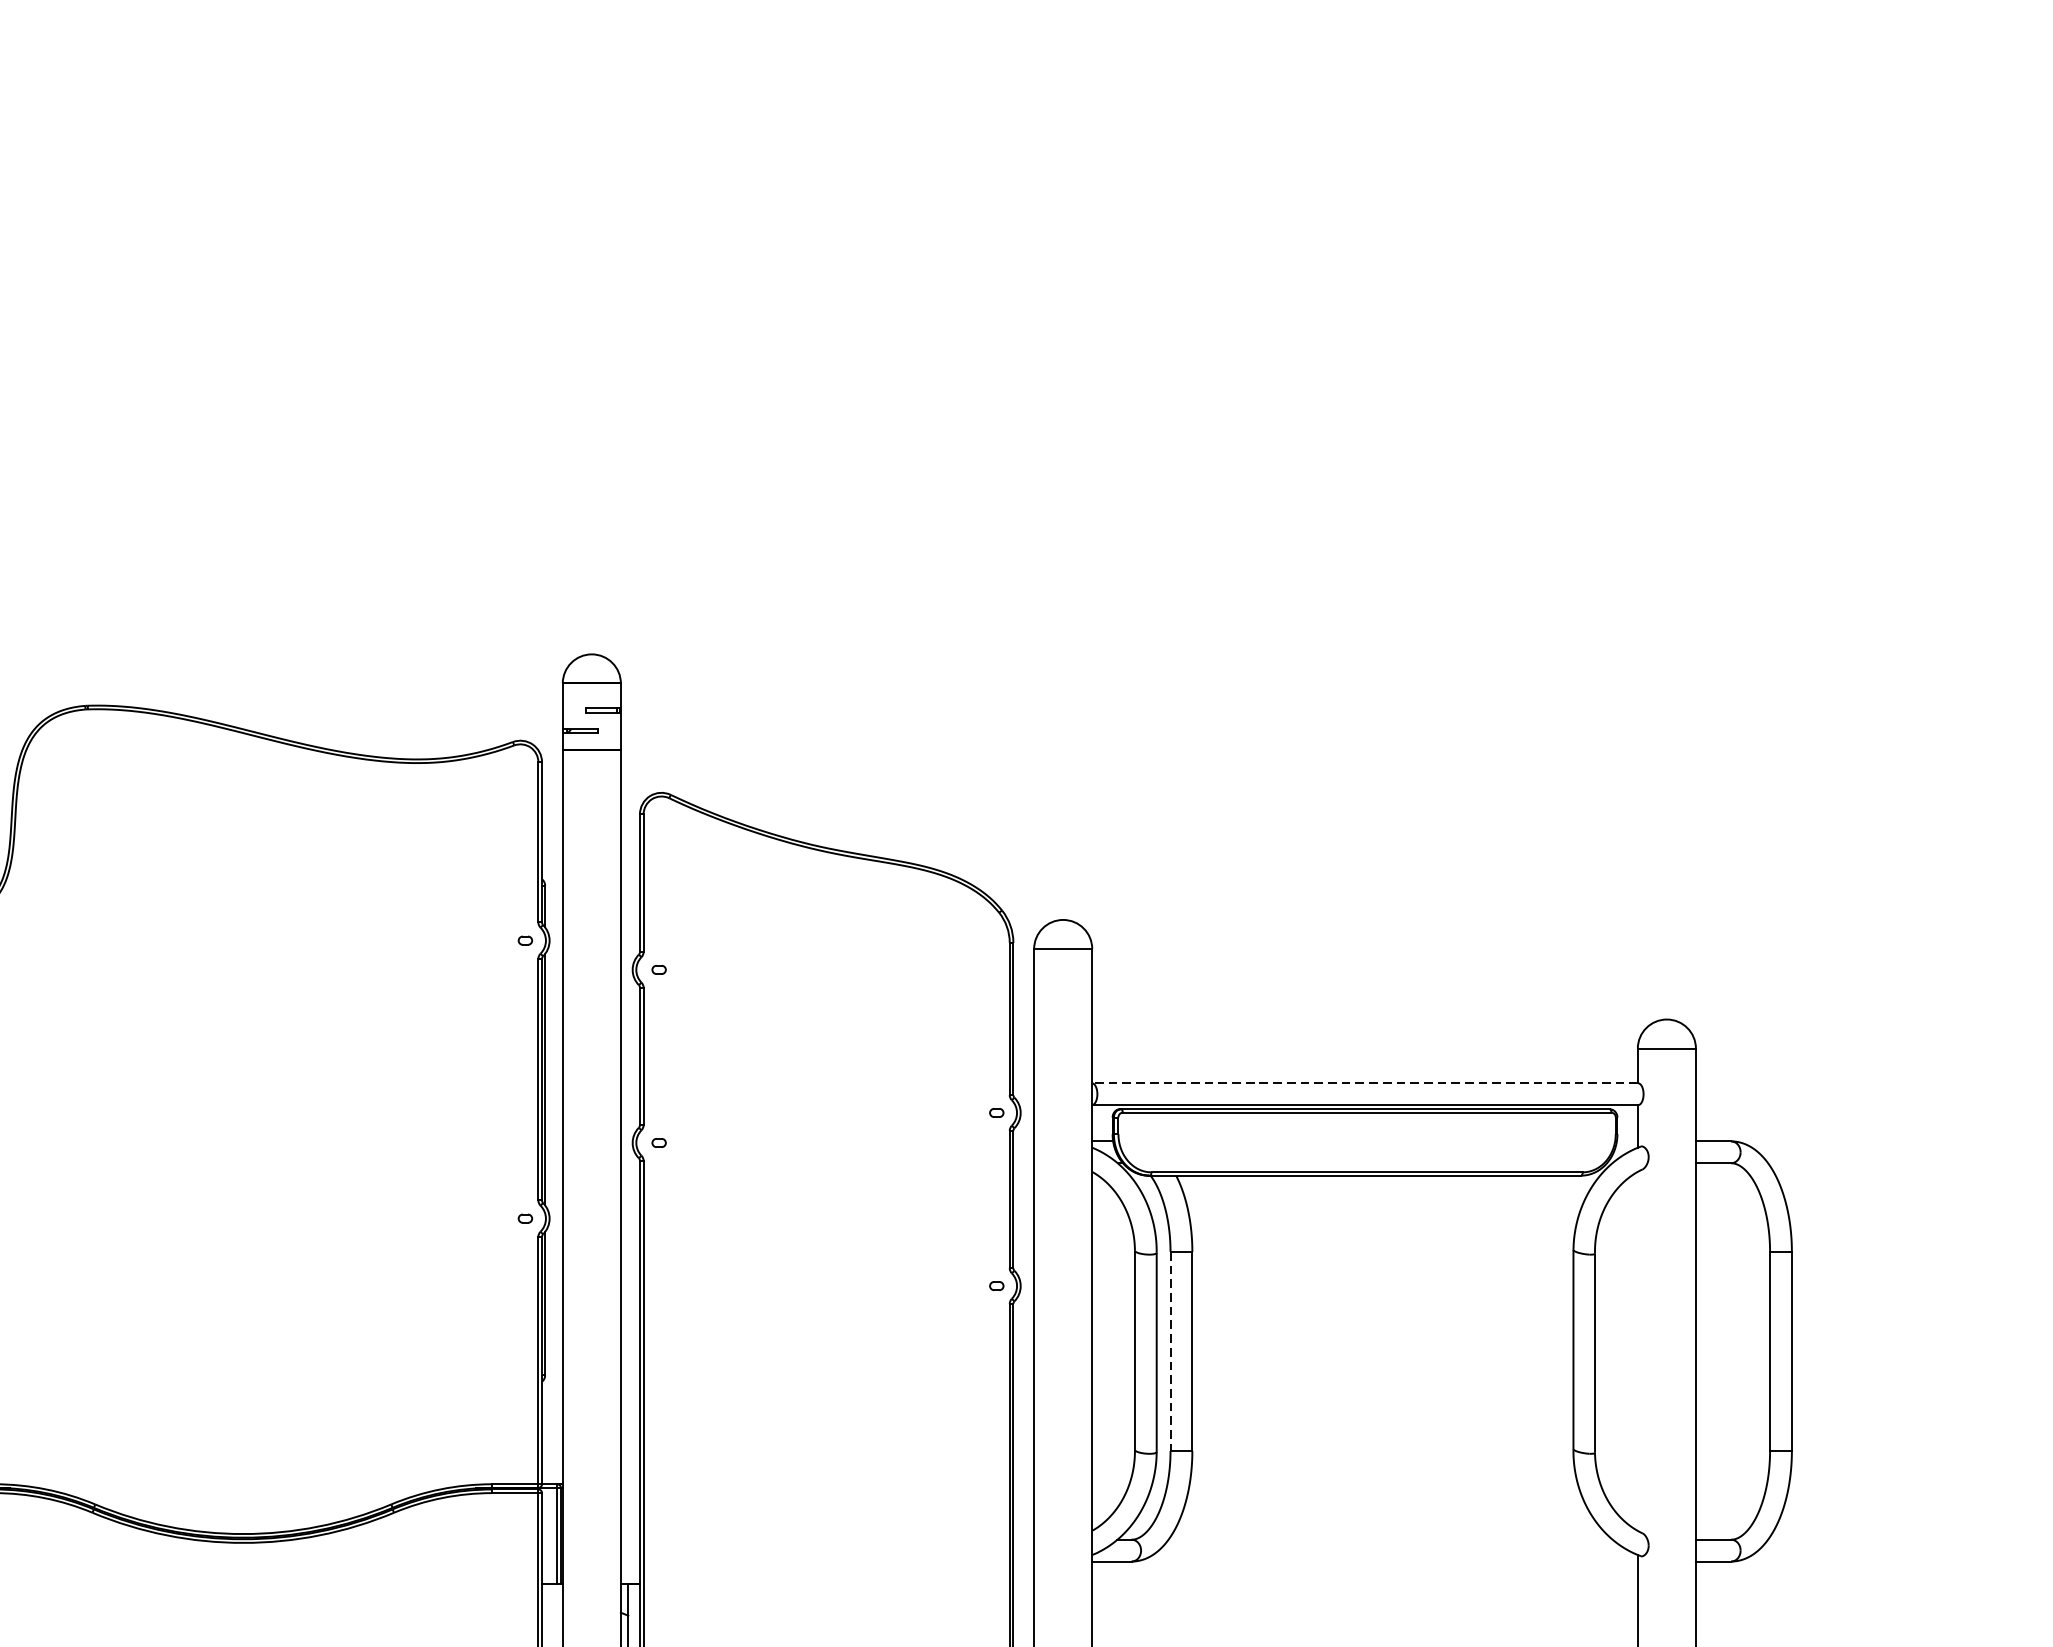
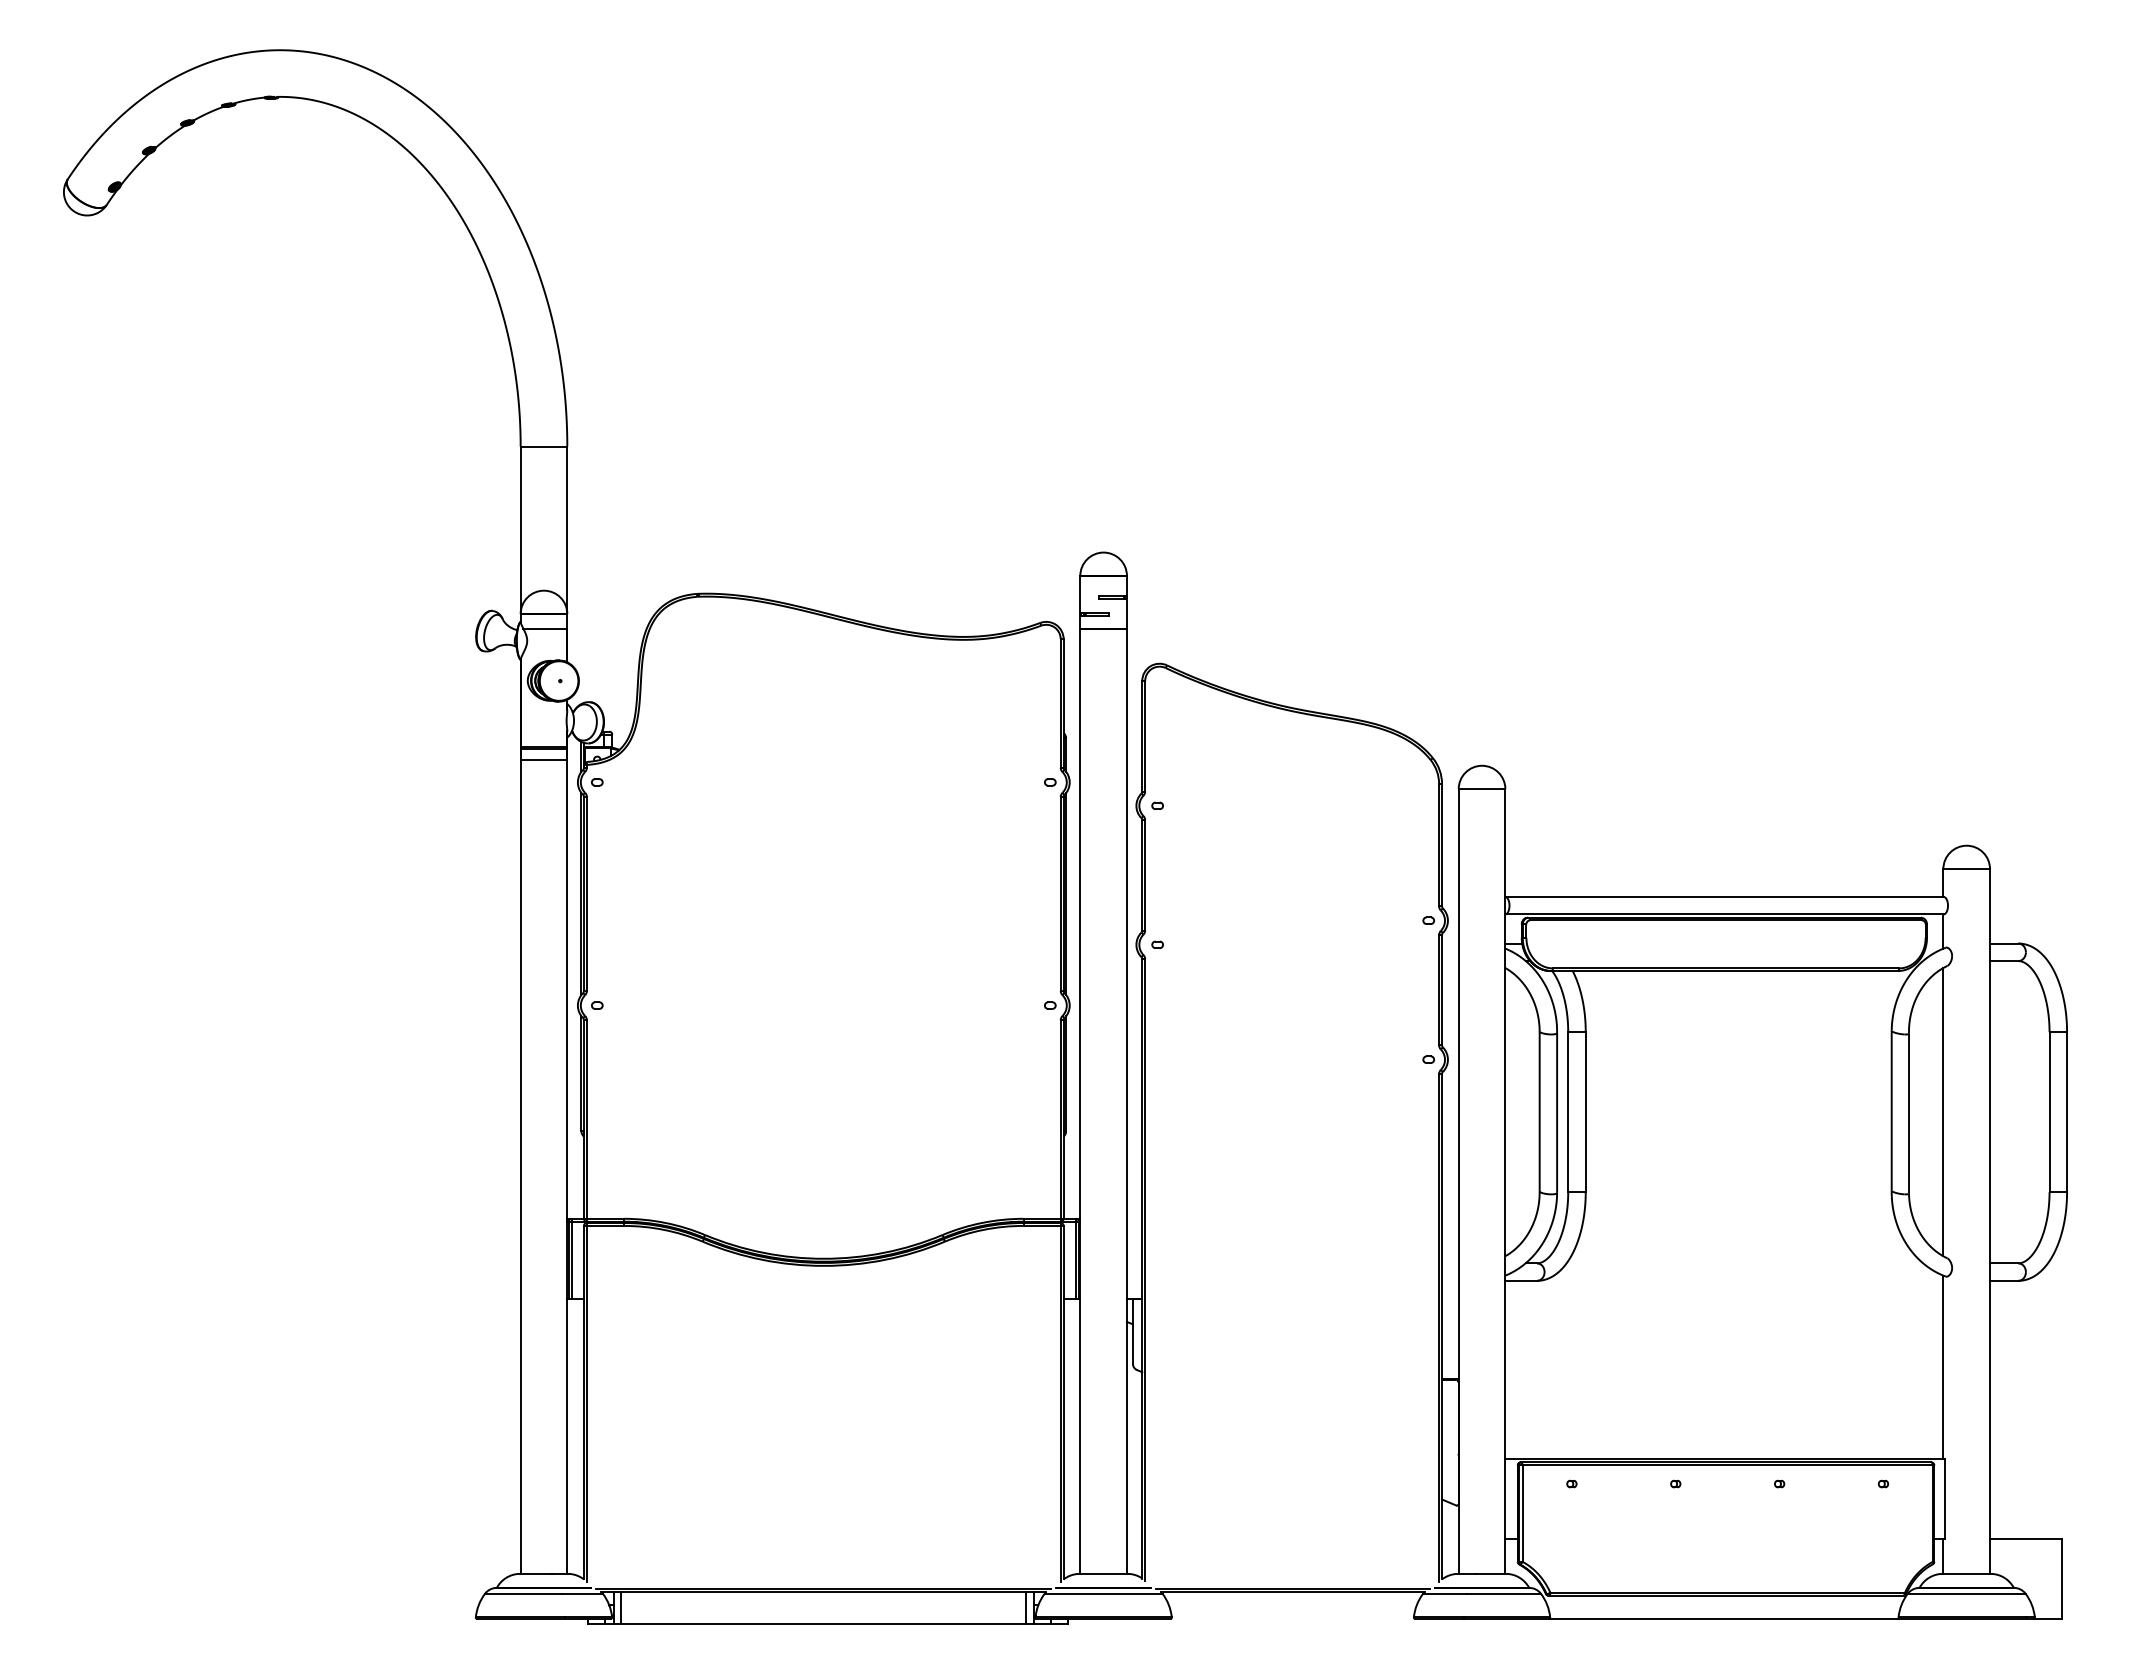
line: (1365, 1082) -> (1724, 896), dashed -> solid
line: (1170, 1351) -> (1568, 1112), dashed -> solid
line: (1637, 1351) -> (1943, 1112), added

